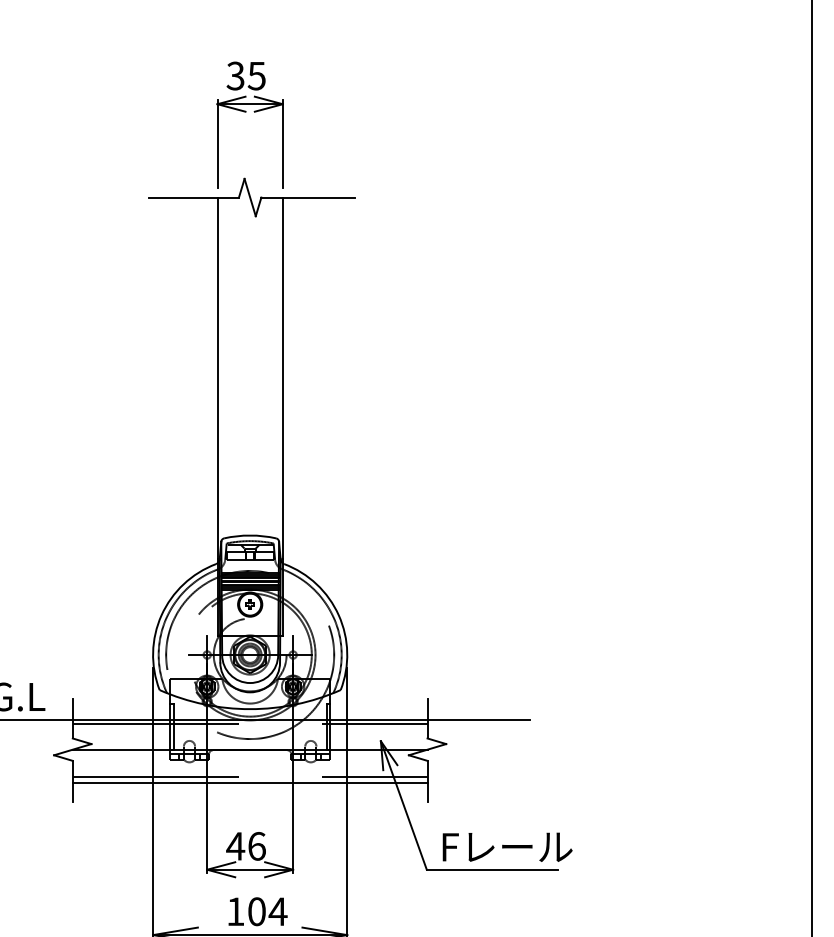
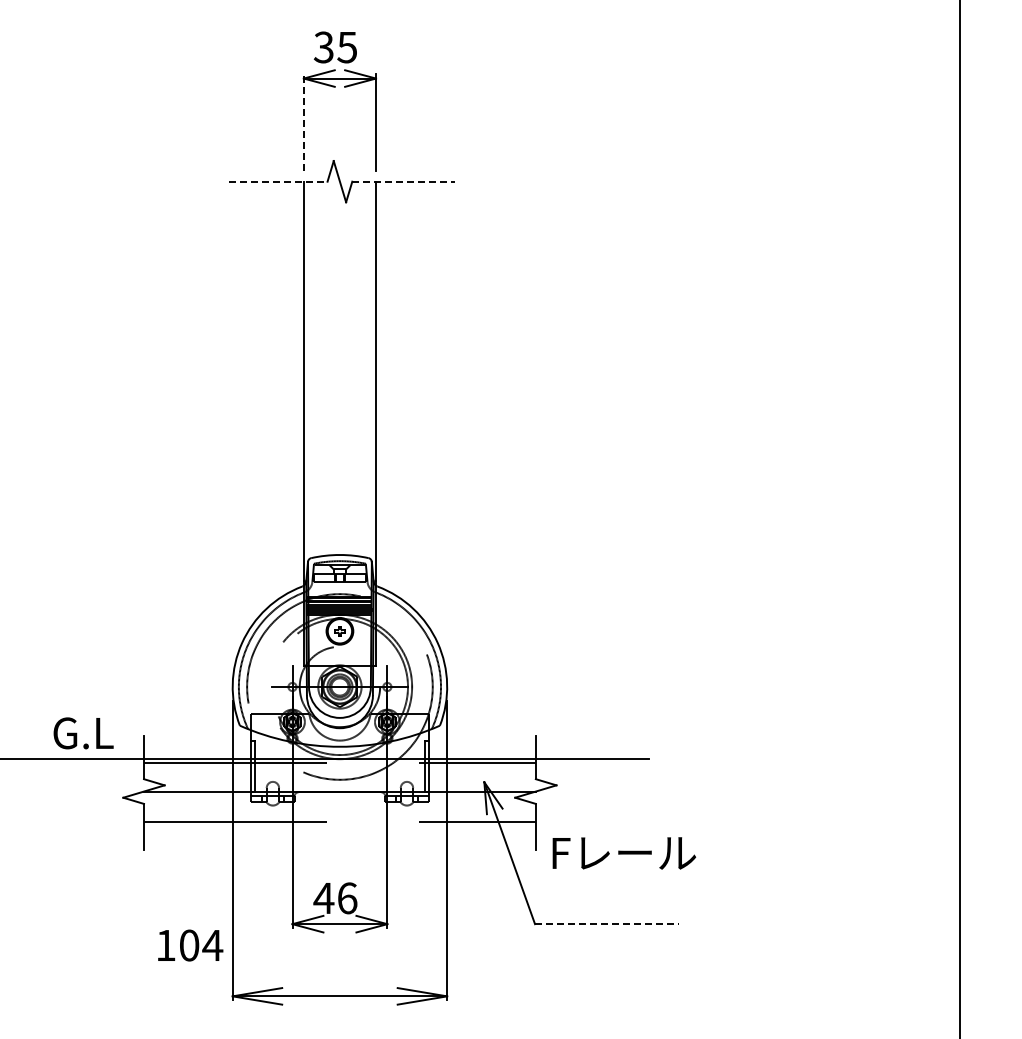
line: (217, 143) -> (303, 122), solid -> dashed
line: (194, 197) -> (278, 181), solid -> dashed
line: (307, 197) -> (403, 181), solid -> dashed
line: (249, 783) -> (339, 828), removed
text: (507, 847) -> (624, 853), moved
line: (492, 870) -> (607, 924), solid -> dashed
text: (257, 911) -> (190, 945), moved

